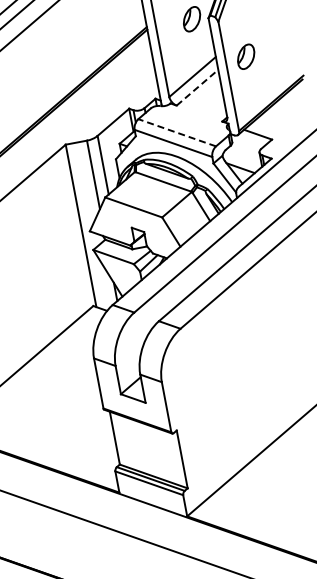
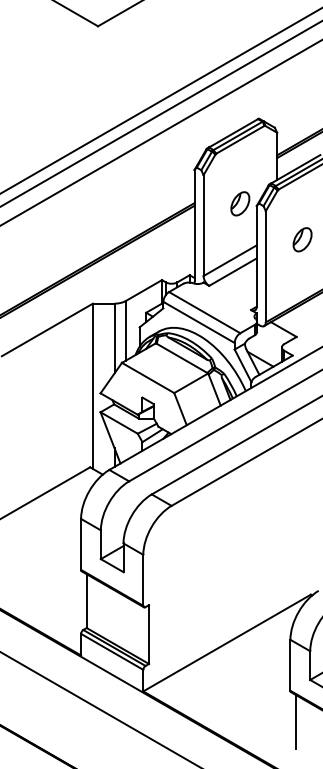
part: (246, 56) -> (302, 239), moved
line: (197, 87) -> (233, 271), dashed -> solid
line: (176, 132) -> (204, 312), dashed -> solid

